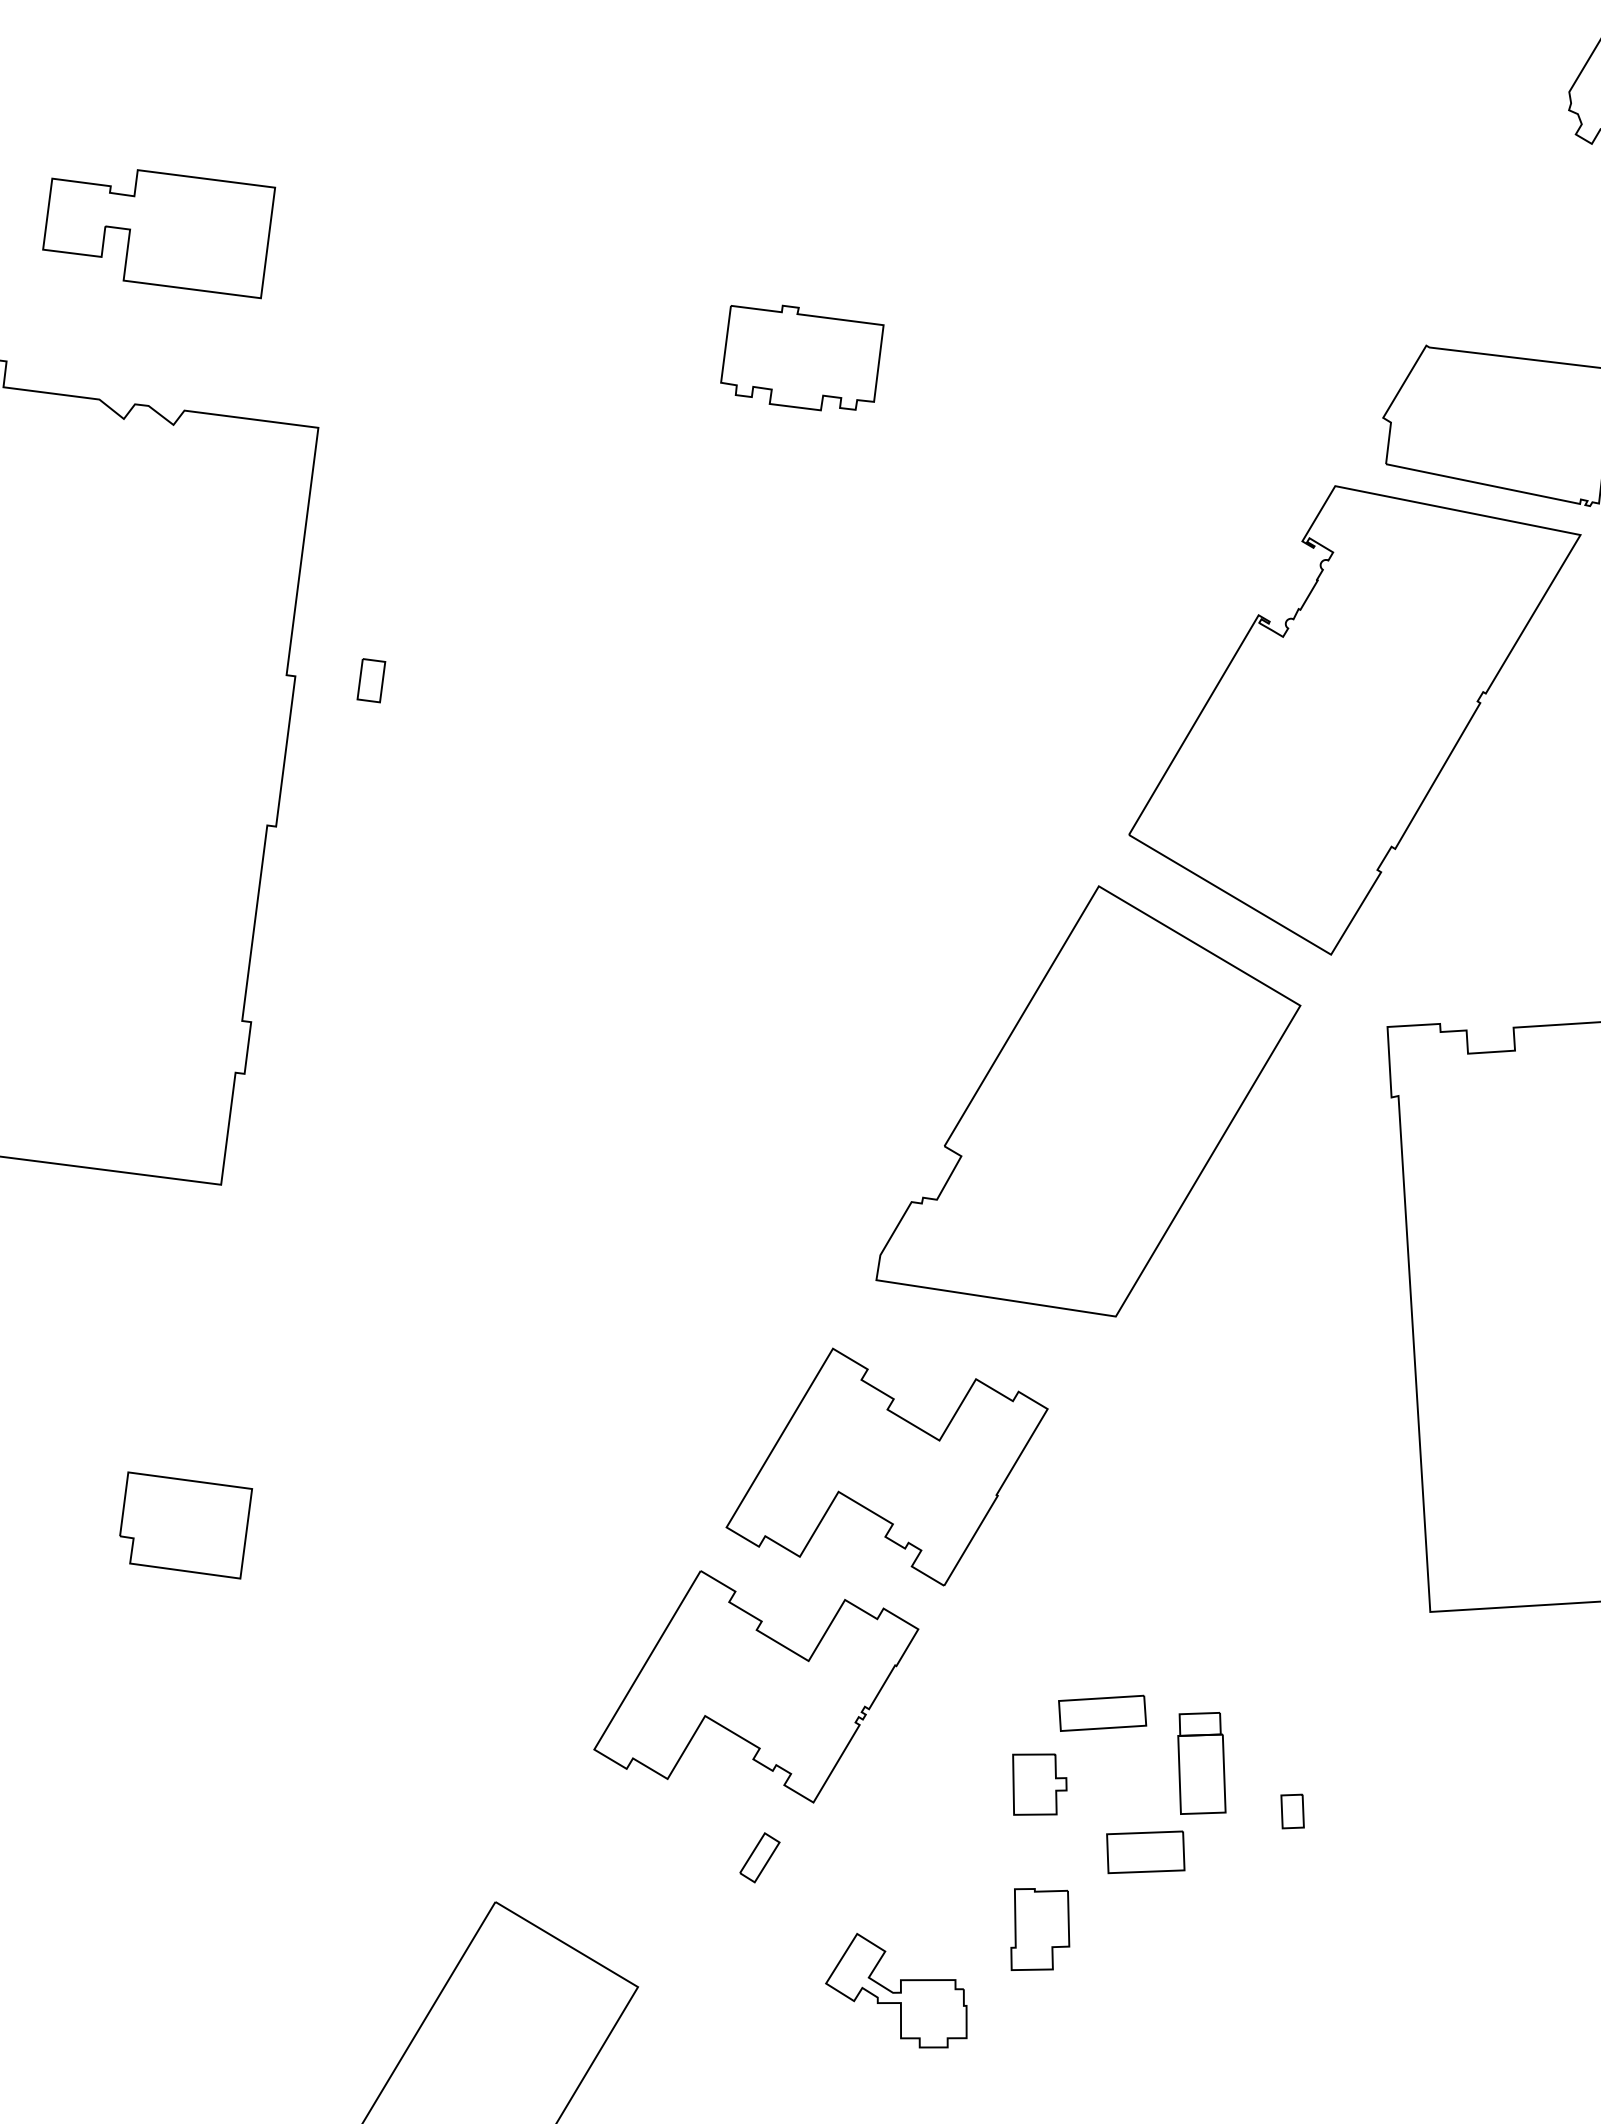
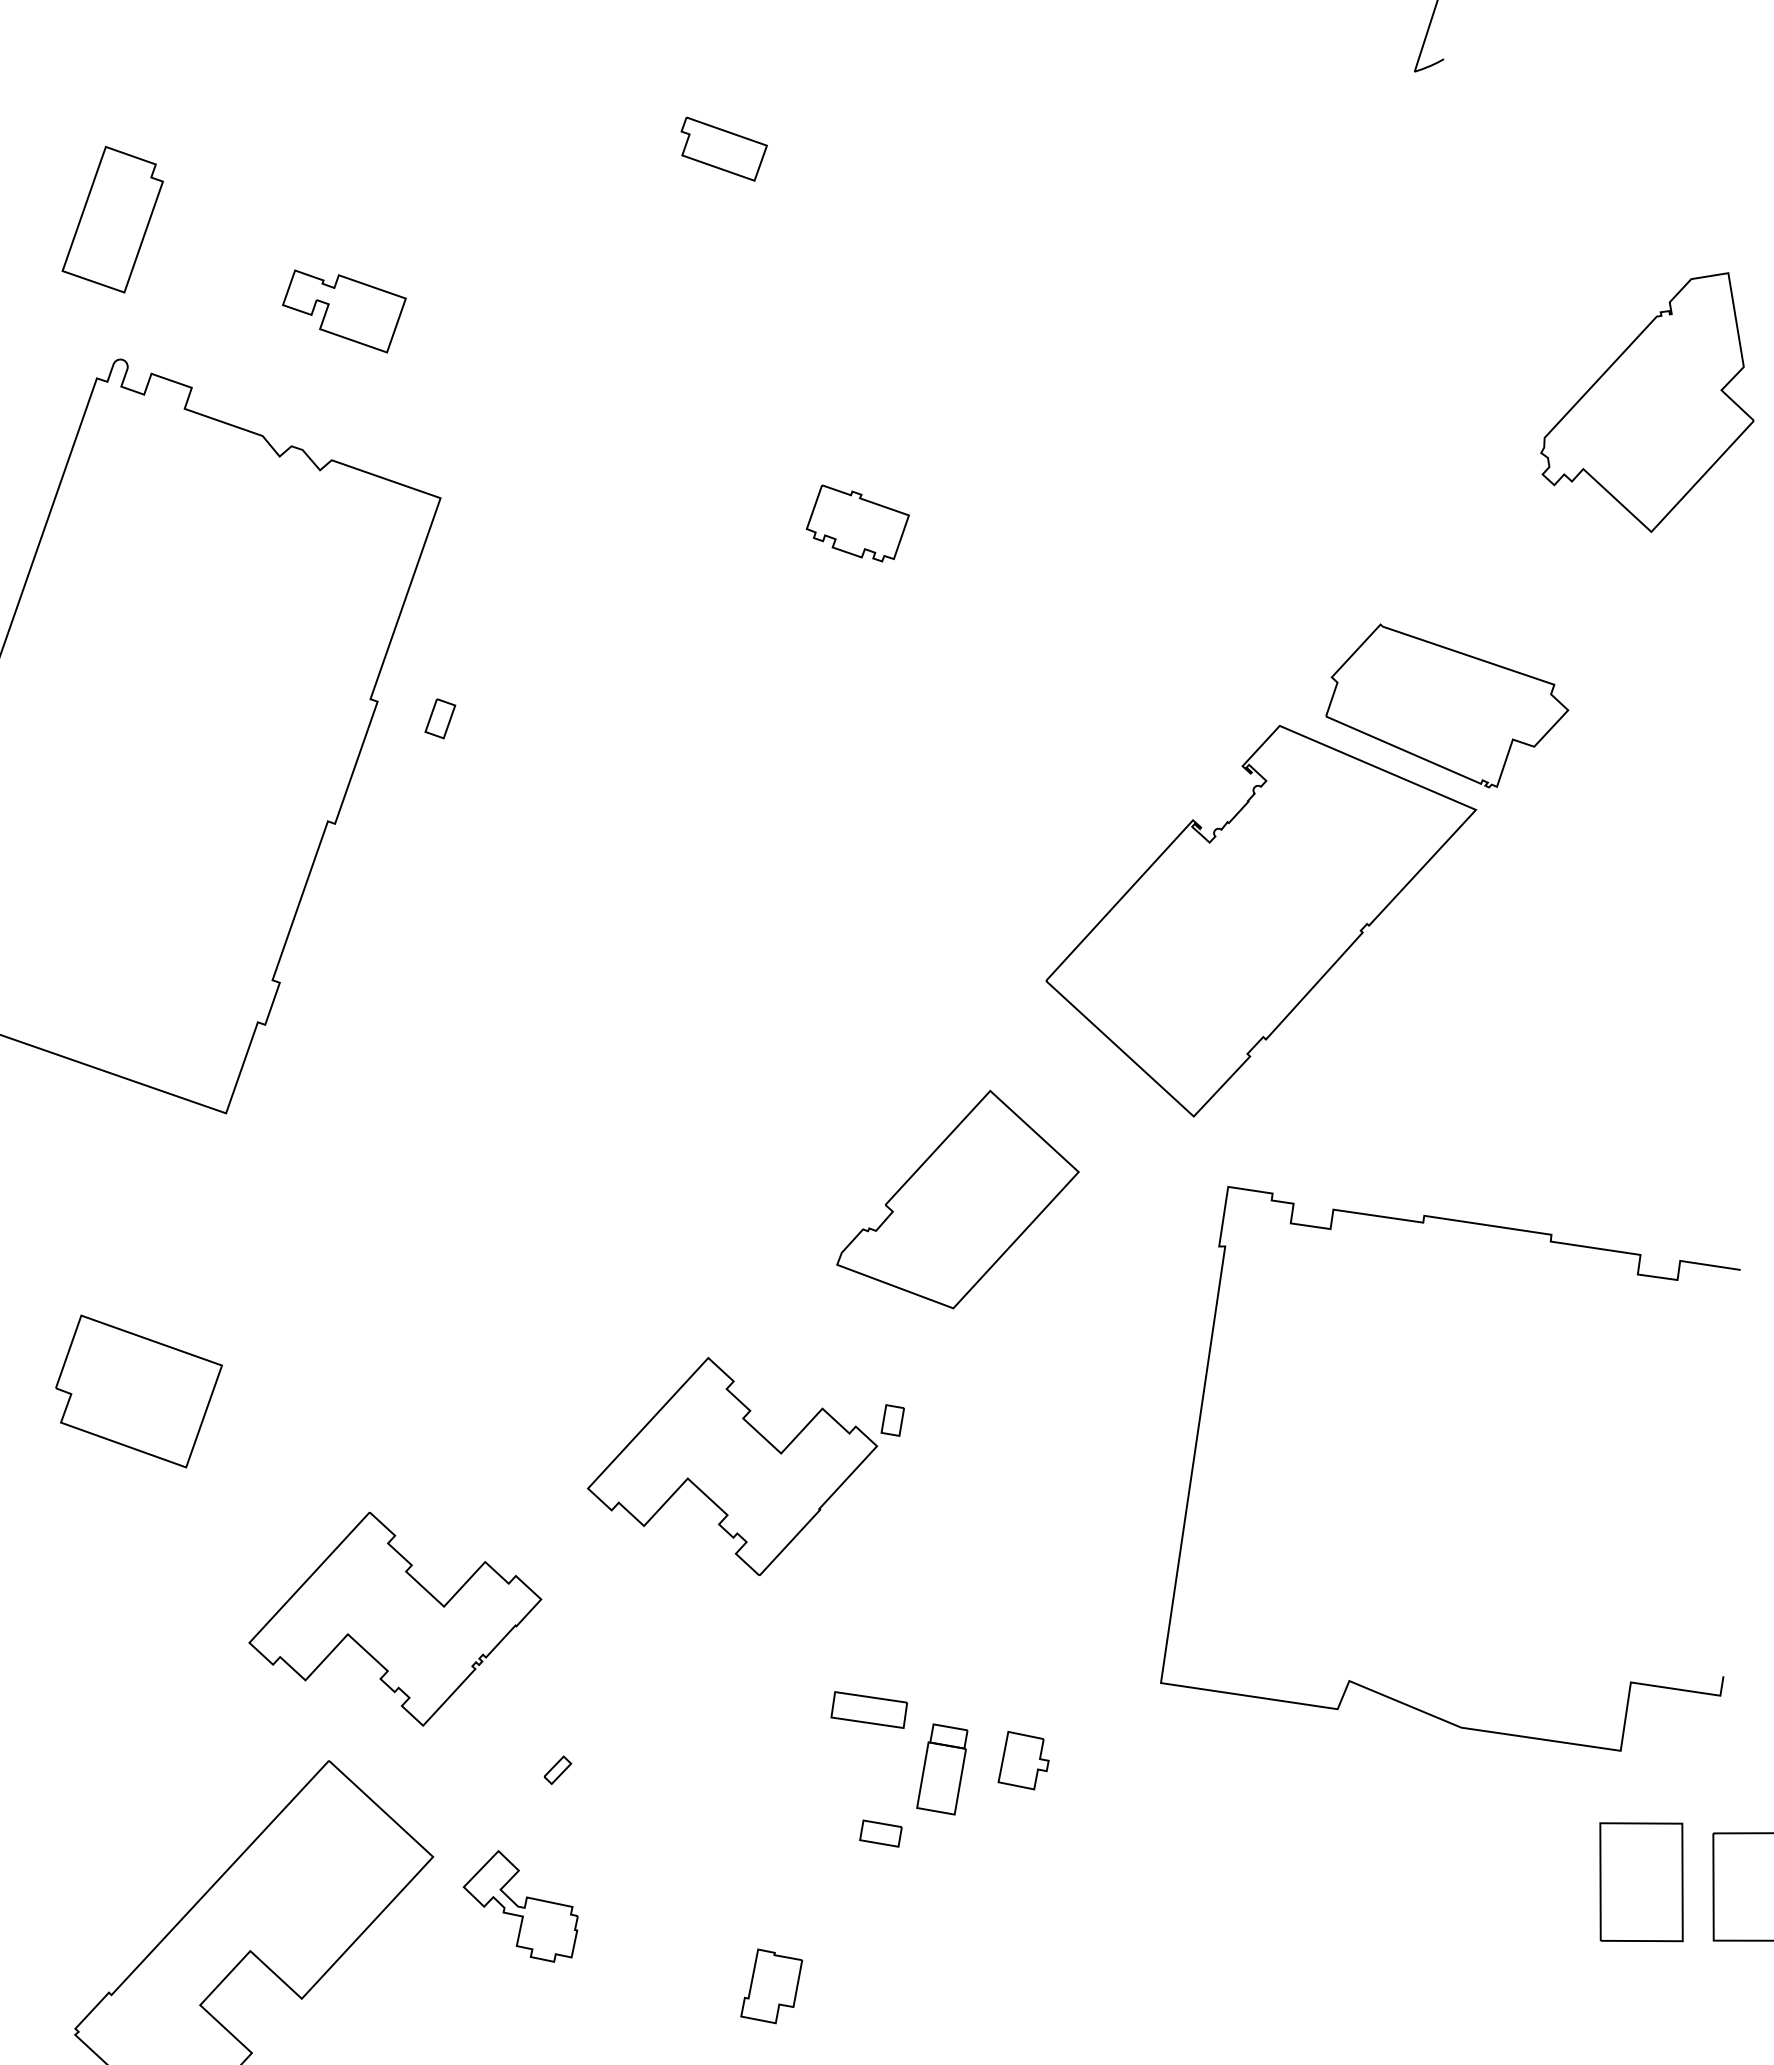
part: (163, 237) -> (344, 311), size x0.6
part: (802, 356) -> (857, 523), size x0.7
part: (1080, 1106) -> (957, 1199), size x0.6
part: (189, 1524) -> (139, 1391), size x1.4
part: (755, 1686) -> (395, 1618), moved
part: (1037, 1783) -> (1023, 1760), moved
part: (1292, 1811) -> (892, 1420), moved
part: (1145, 1852) -> (880, 1833), size x0.6
part: (759, 1856) -> (557, 1769), size x0.7
part: (1039, 1928) -> (771, 1986), moved
part: (895, 1992) -> (520, 1906), moved

